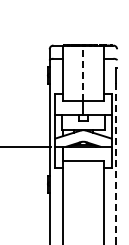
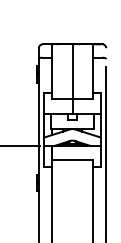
line: (83, 73) -> (72, 72), dashed -> solid
line: (116, 160) -> (105, 159), dashed -> solid

